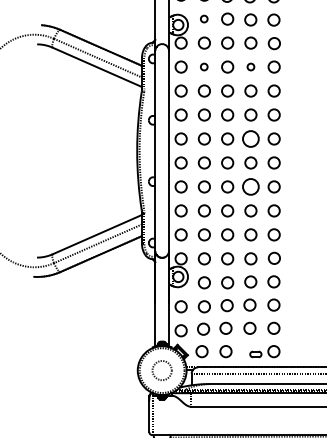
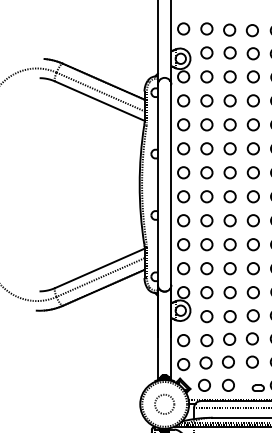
circle: (203, 18) -> (205, 52), size x1.67
circle: (203, 66) -> (205, 100), size x1.67
circle: (250, 66) -> (252, 100), size x1.67
circle: (250, 138) -> (252, 172), size x0.71
circle: (250, 186) -> (252, 220), size x0.71

